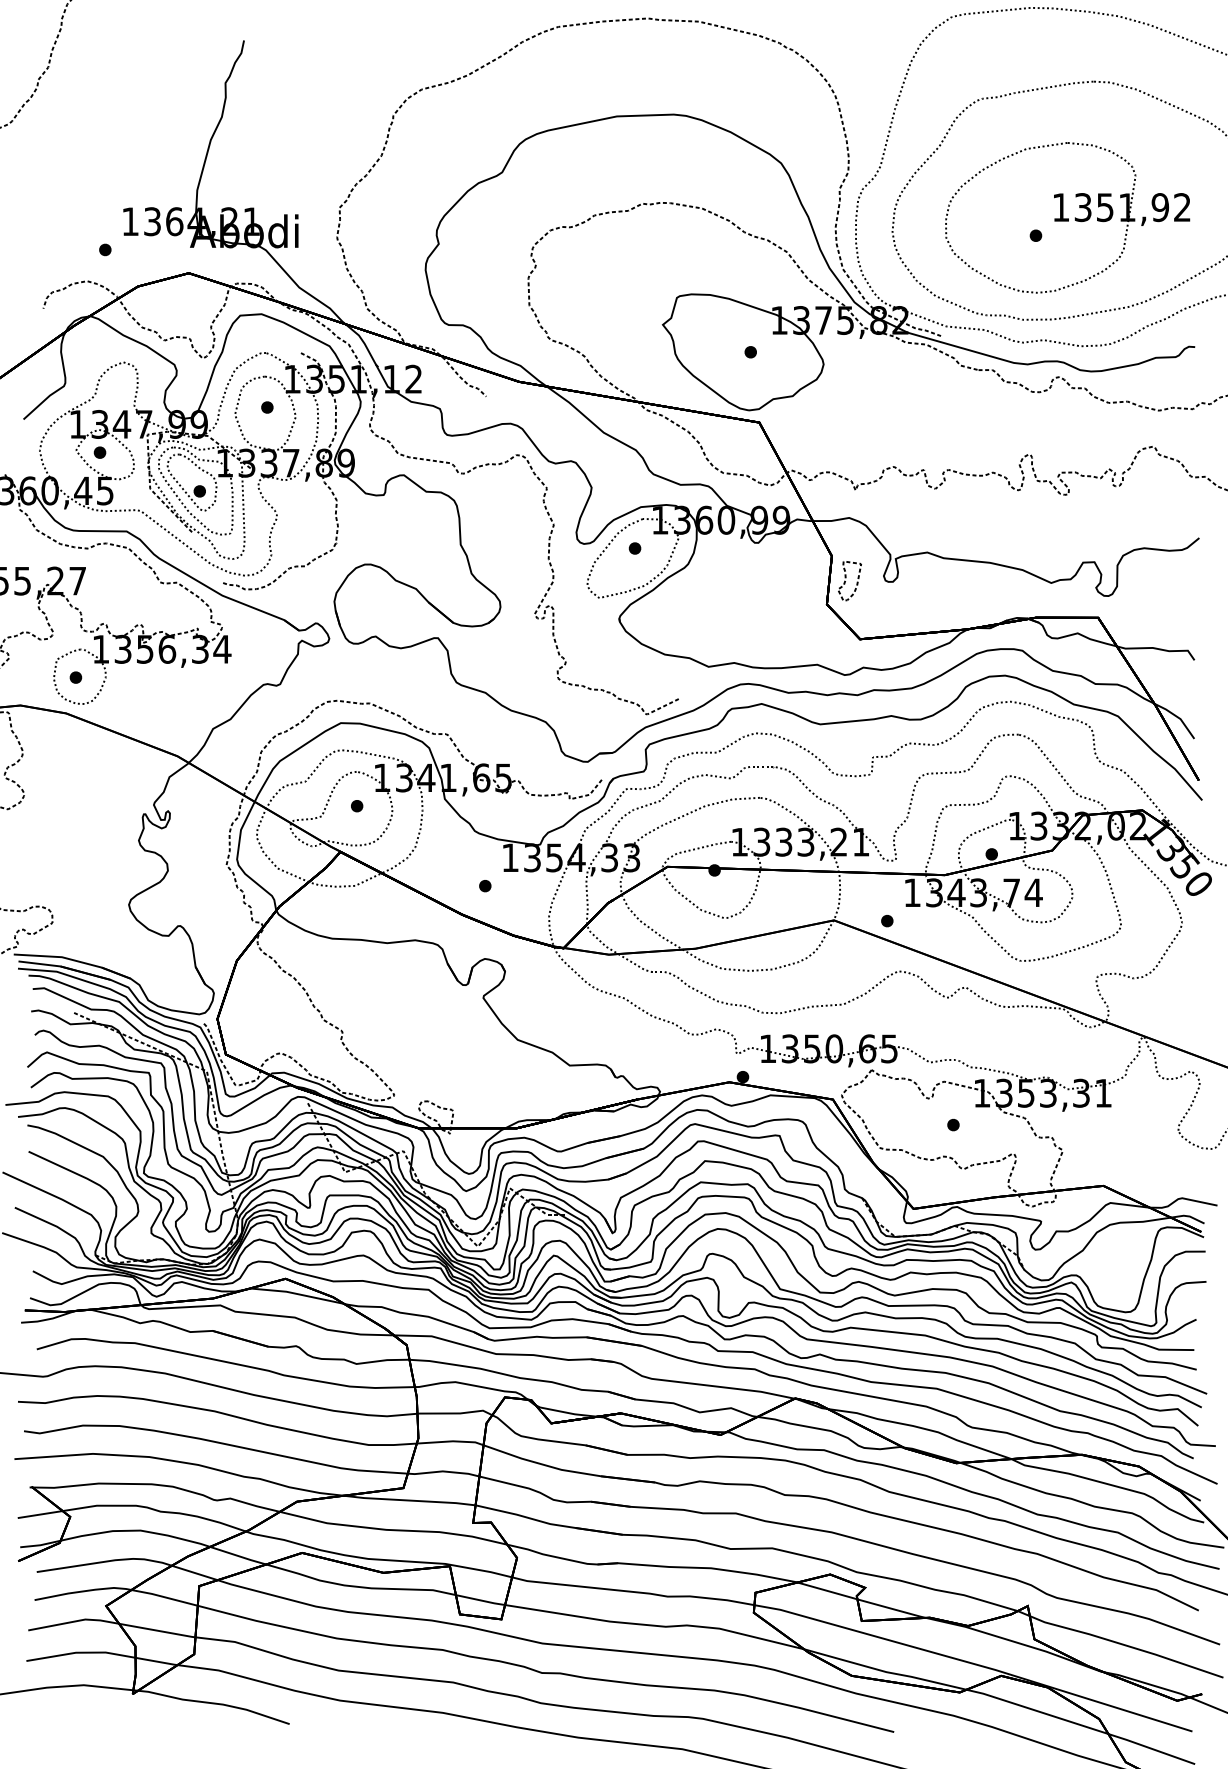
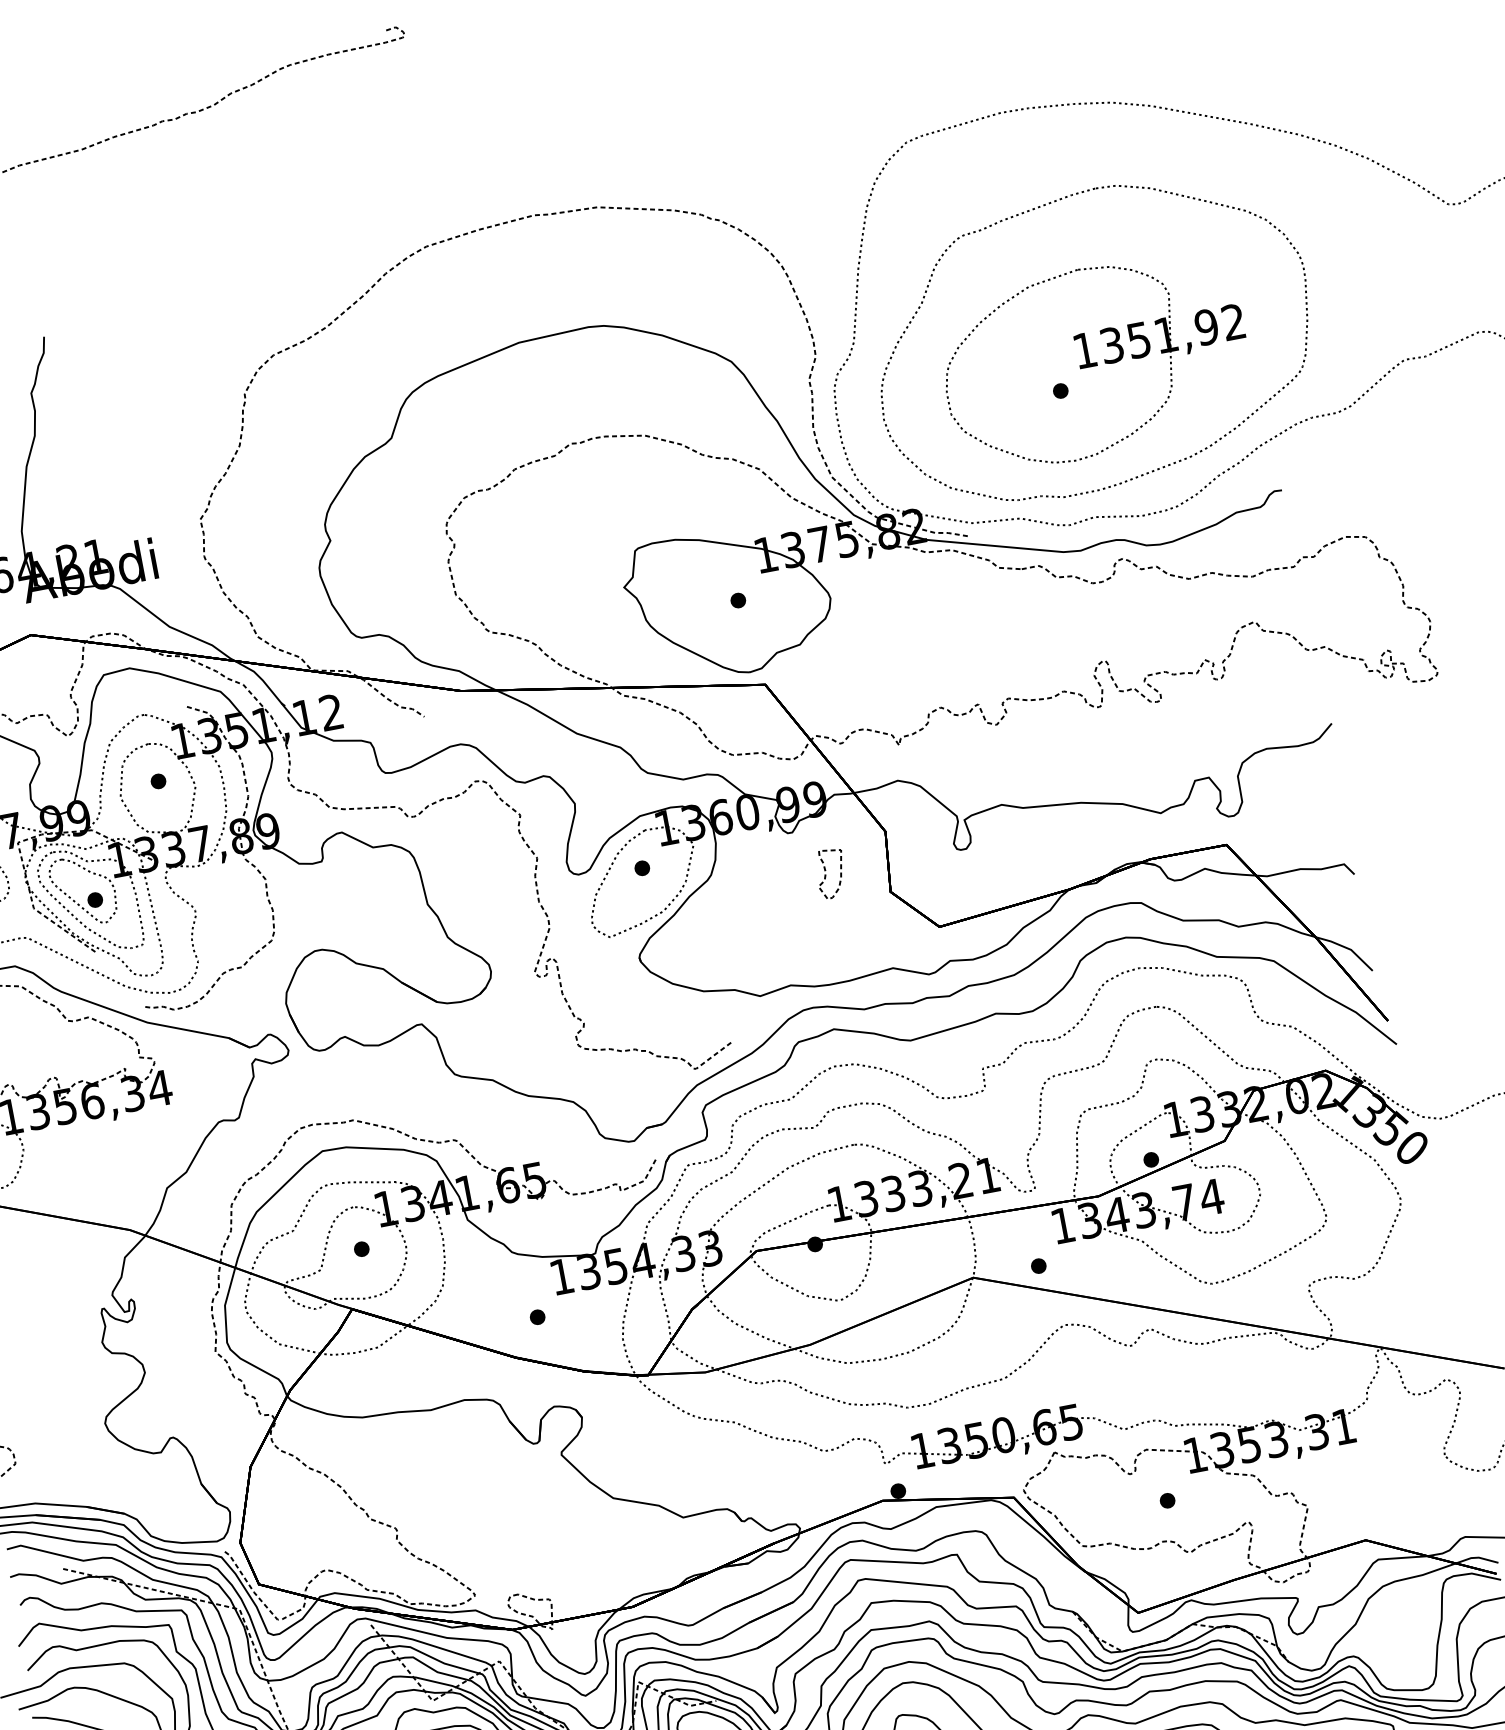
part: (849, 581) -> (830, 874), moved

